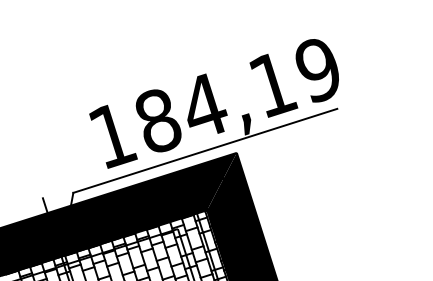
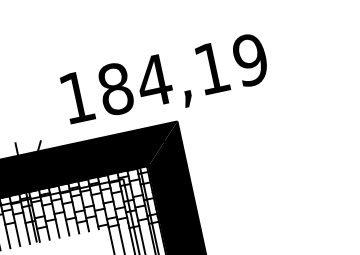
line: (204, 151) -> (151, 117), removed

